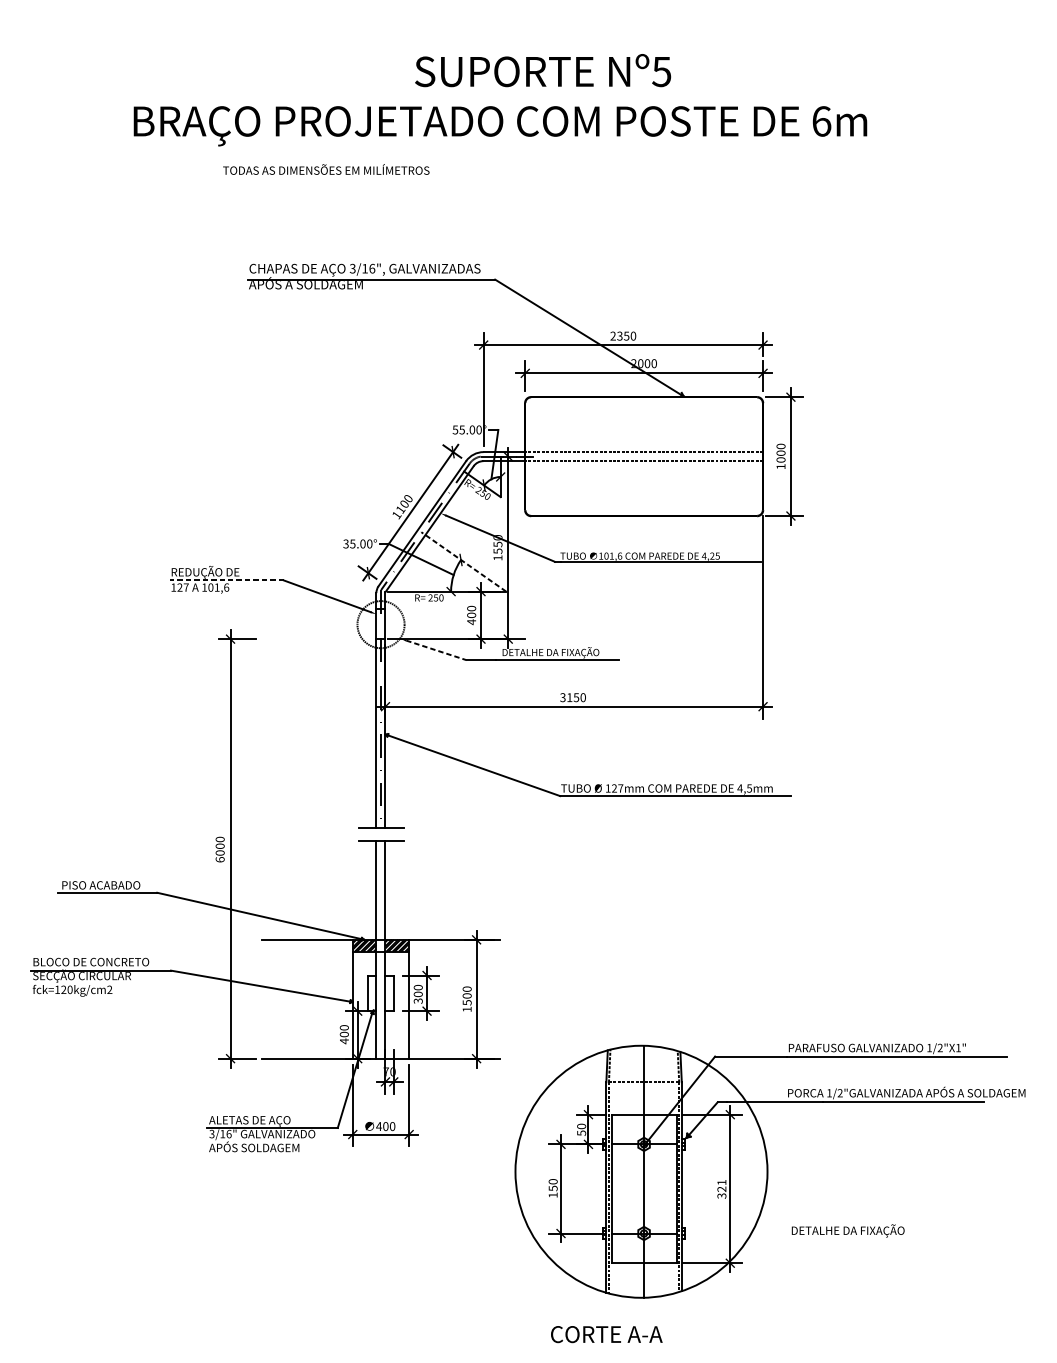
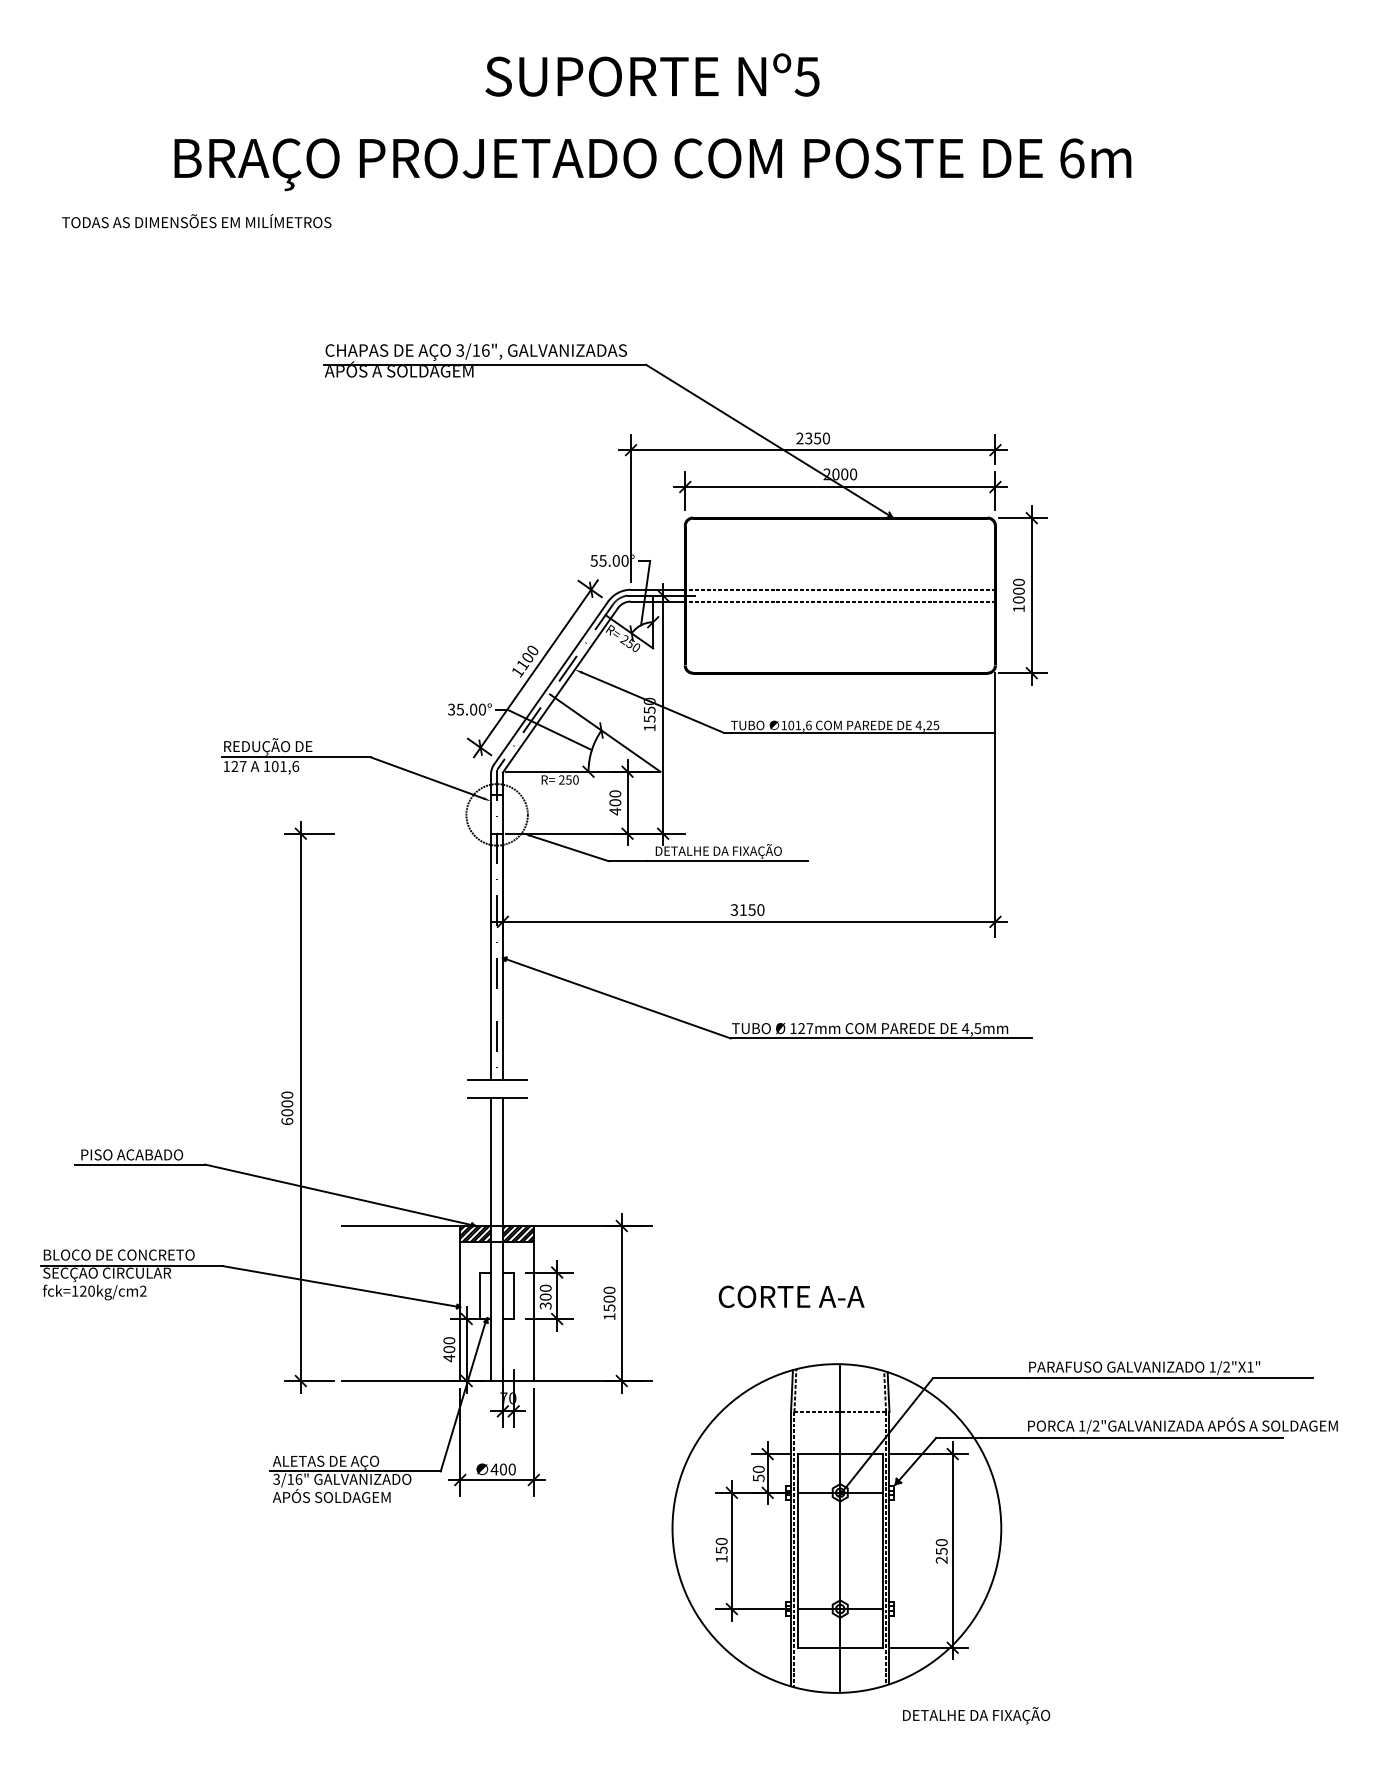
text: (543, 70) -> (652, 74), moved
text: (326, 169) -> (196, 221), moved
line: (463, 561) -> (604, 732), dashed -> solid
line: (227, 580) -> (296, 757), dashed -> solid
line: (436, 650) -> (569, 848), dashed -> solid
text: (721, 1189) -> (941, 1551), 321 -> 250
text: (848, 1230) -> (976, 1715), moved
text: (606, 1334) -> (791, 1296), moved

